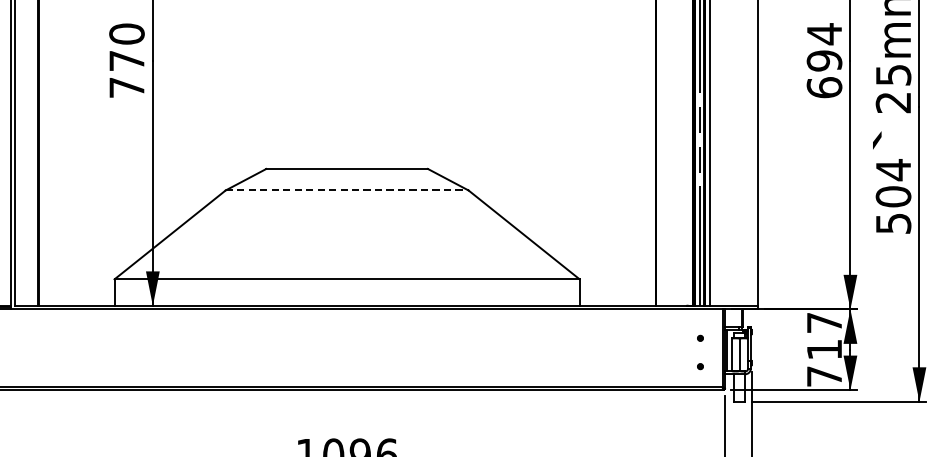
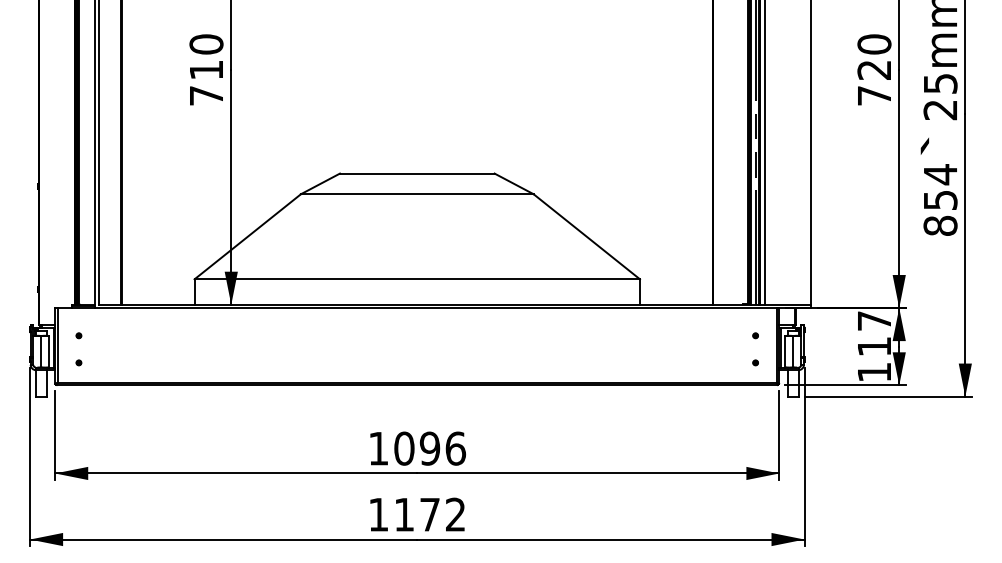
text: (126, 60) -> (206, 69), 770 -> 710
text: (824, 60) -> (874, 69), 694 -> 720
line: (347, 190) -> (417, 194), dashed -> solid
text: (893, 209) -> (940, 212), 504 -> 854
text: (824, 376) -> (874, 372), 717 -> 117

